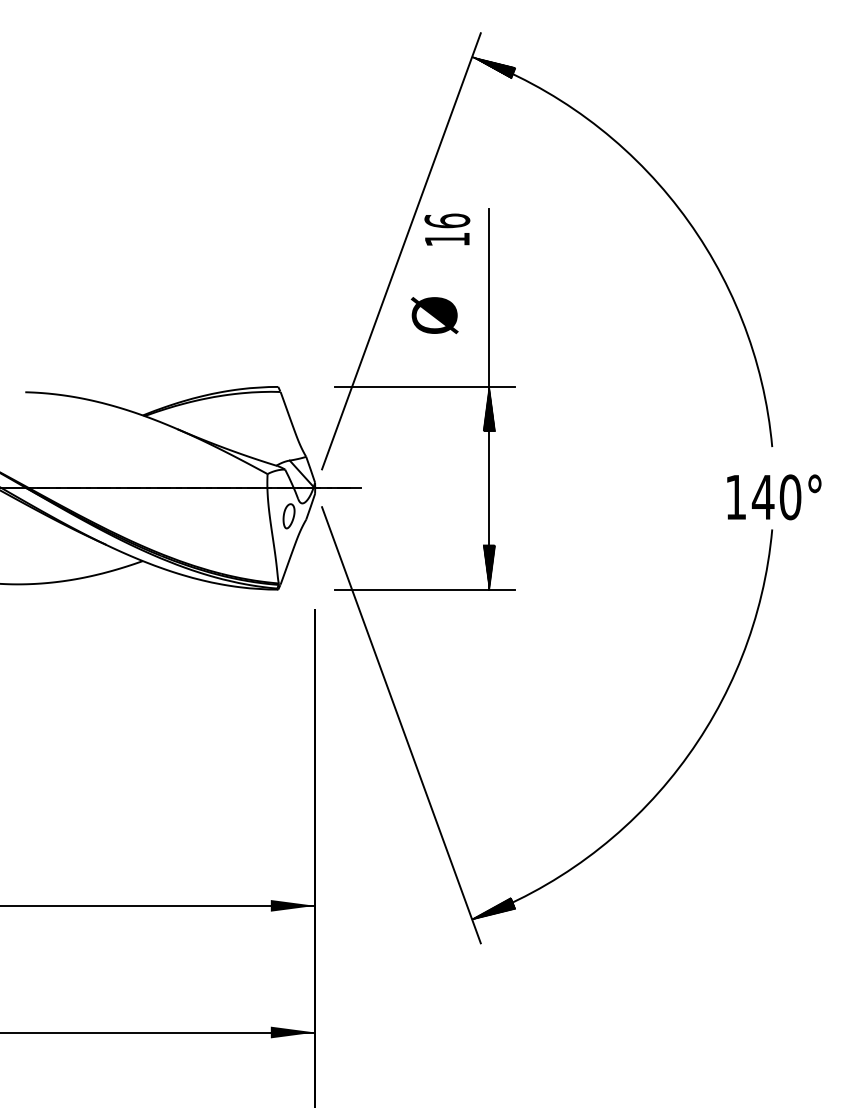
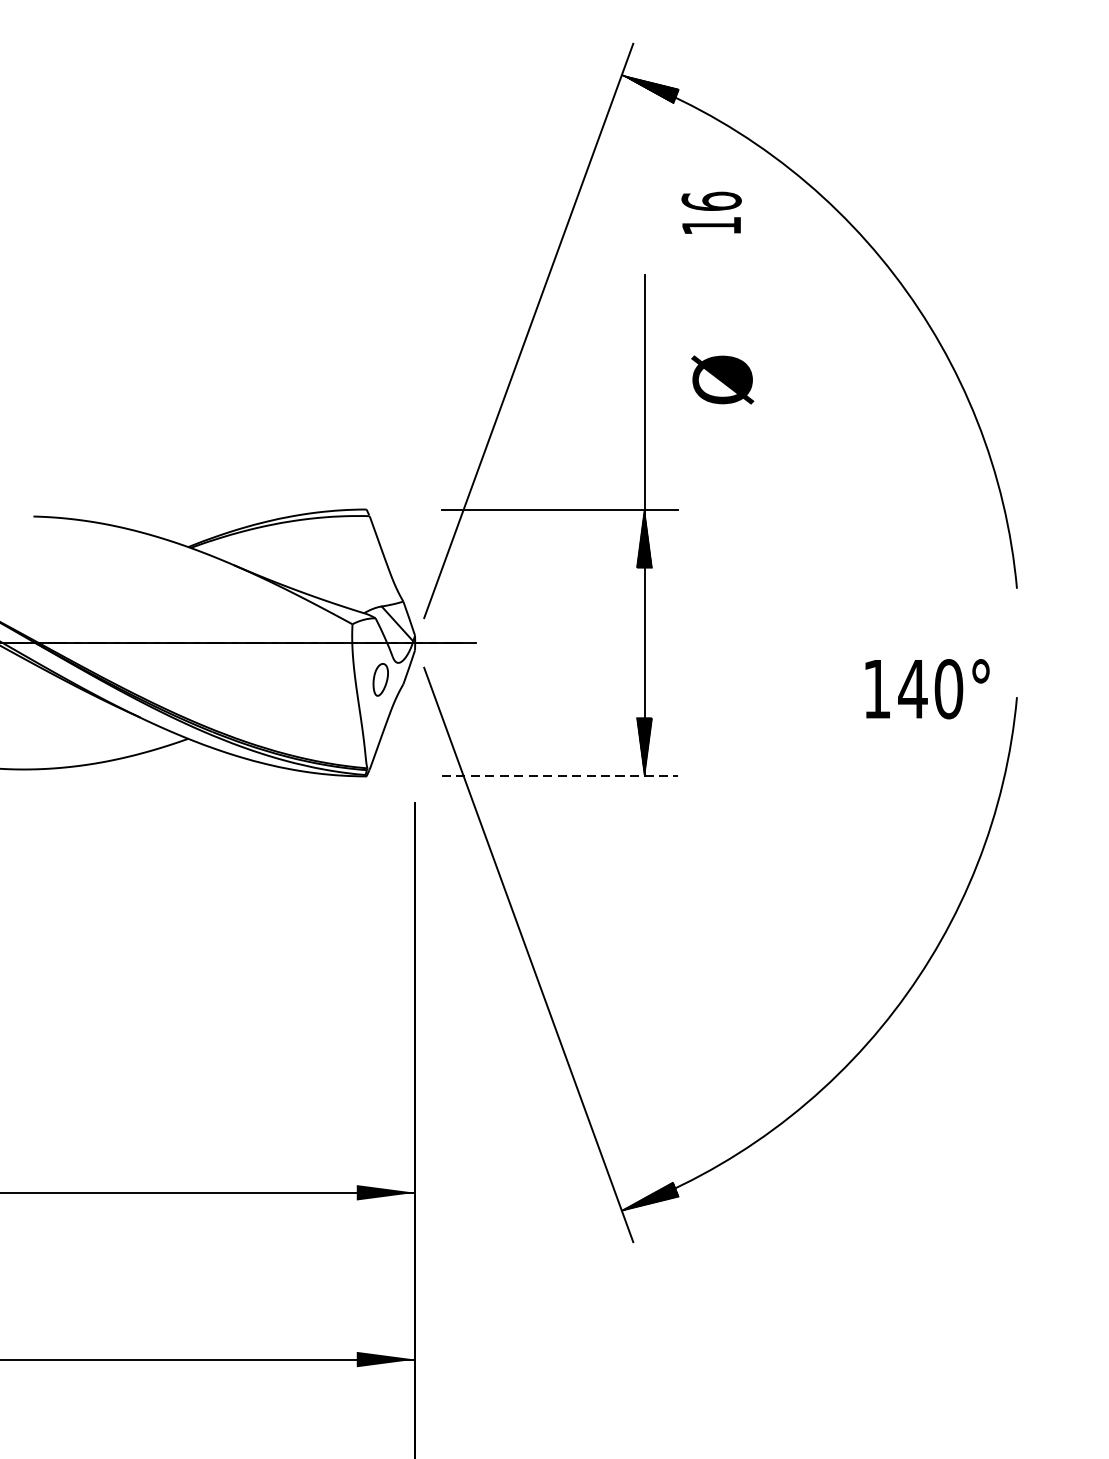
text: (447, 229) -> (711, 212), moved
text: (434, 315) -> (722, 379), moved
text: (774, 497) -> (927, 689), moved
line: (424, 589) -> (559, 776), solid -> dashed

